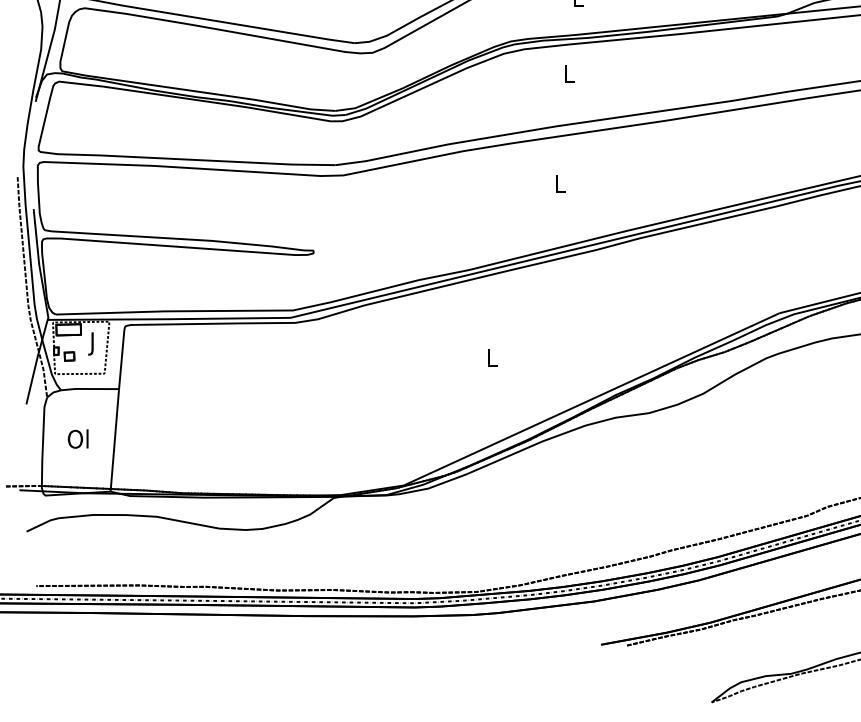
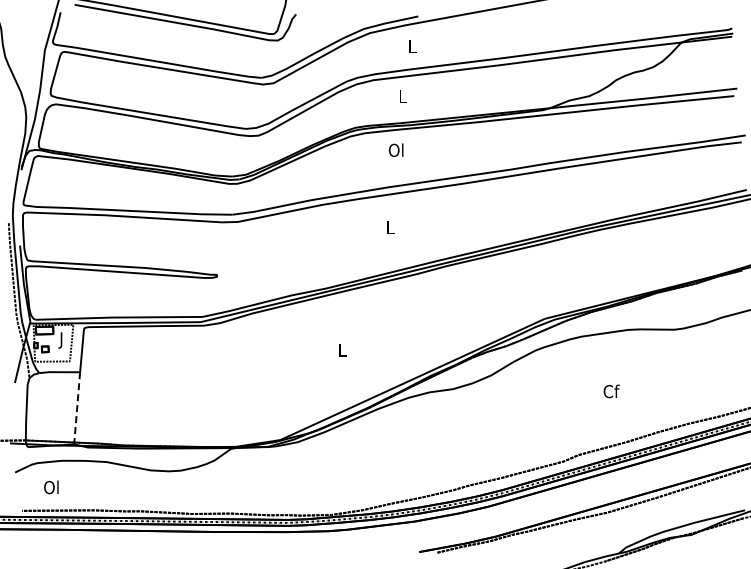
text: (567, 72) -> (395, 149), L -> Ol
text: (78, 439) -> (51, 487), moved
line: (115, 439) -> (77, 407), solid -> dashed

